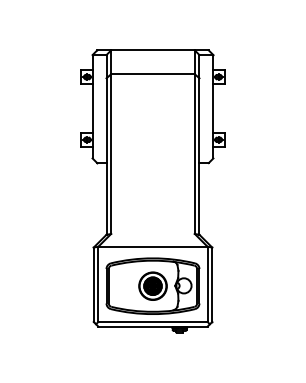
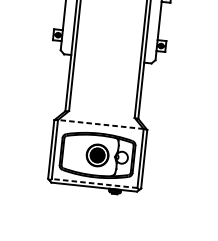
line: (153, 246) -> (101, 124), solid -> dashed
line: (153, 321) -> (95, 183), solid -> dashed

